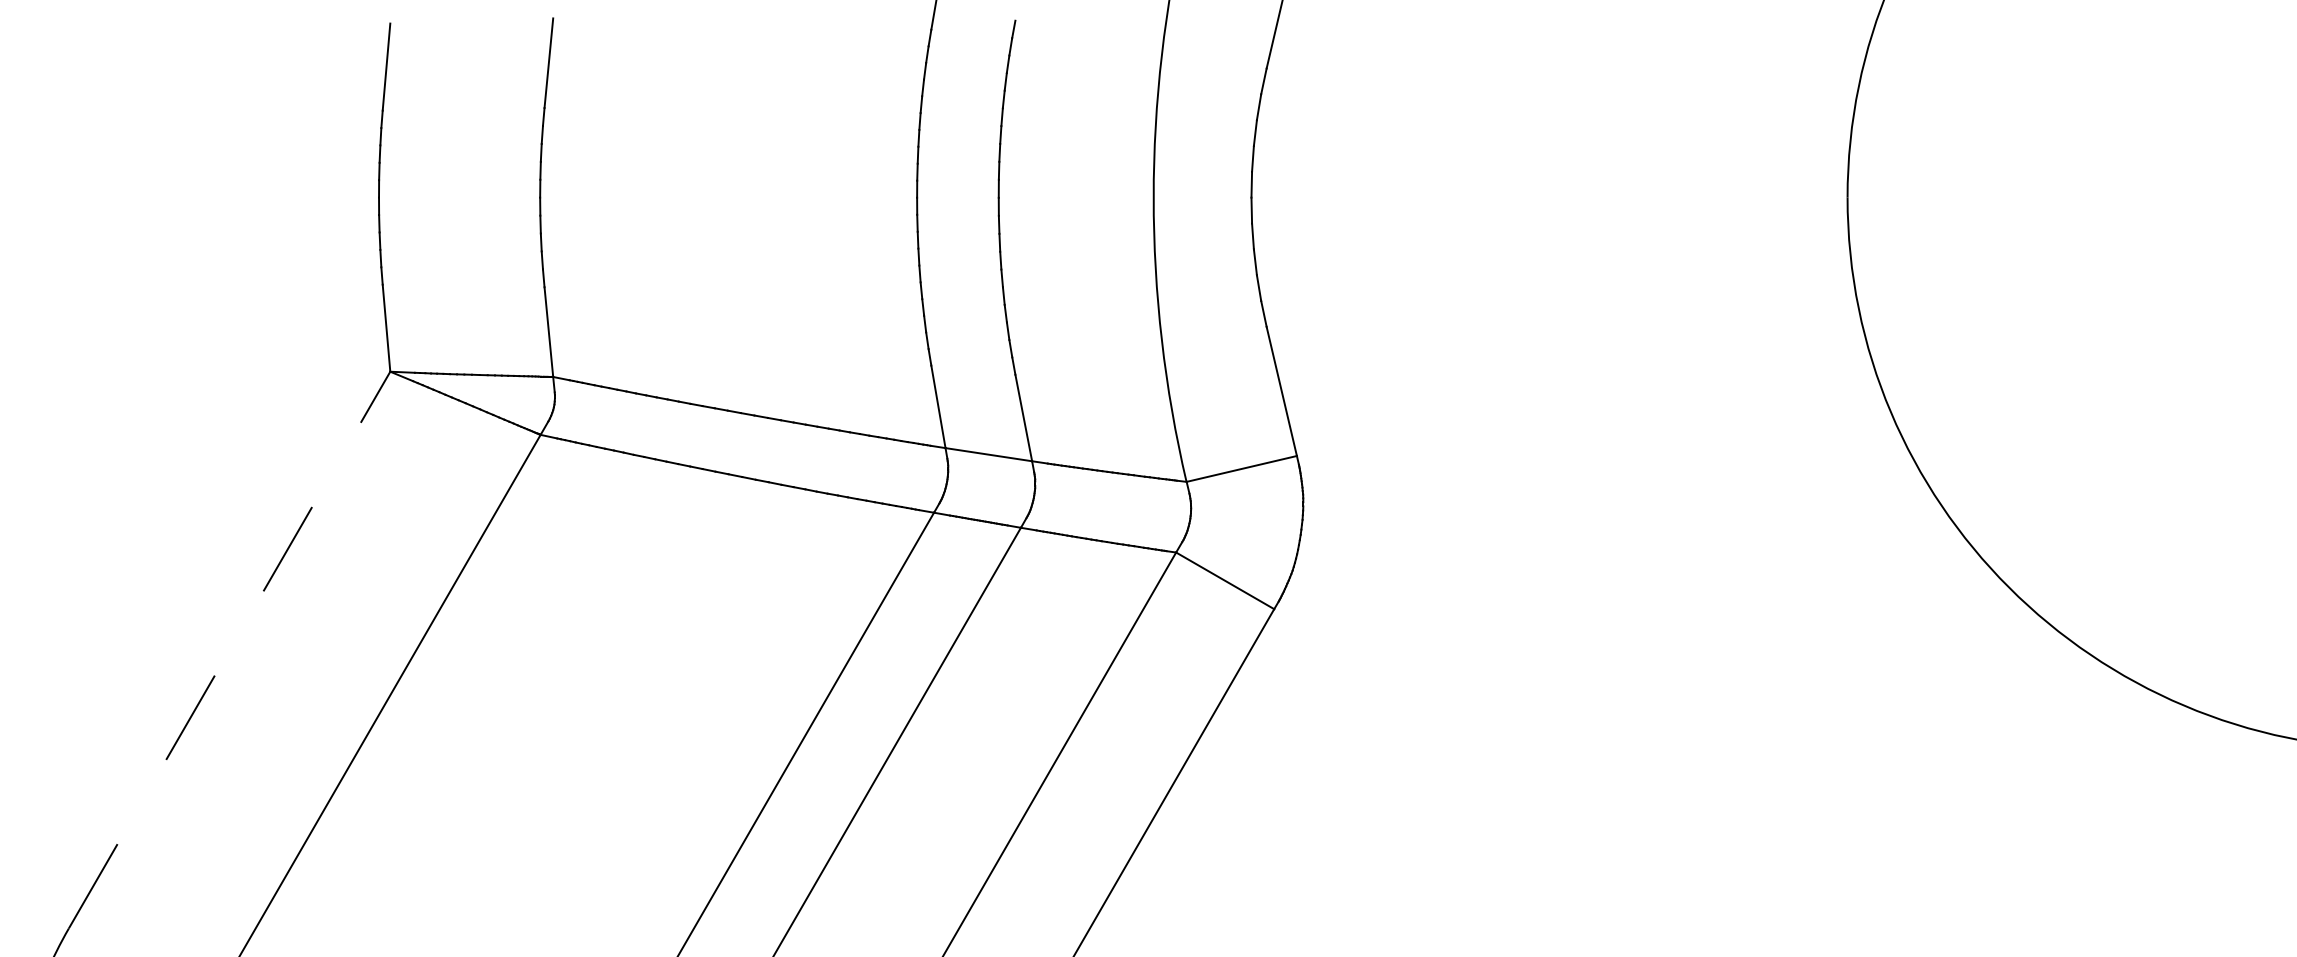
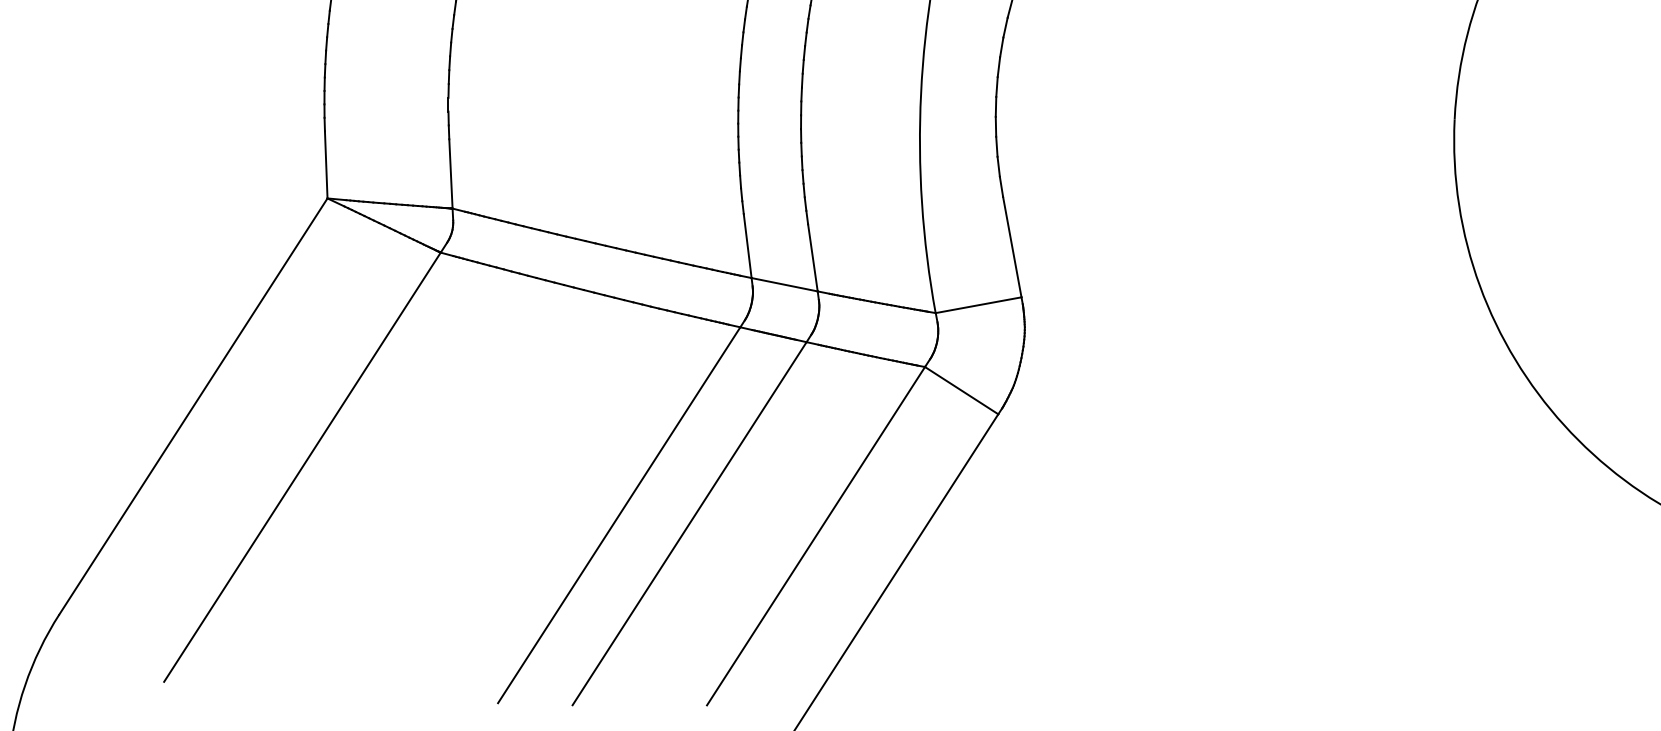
line: (229, 649) -> (193, 405), dashed -> solid

